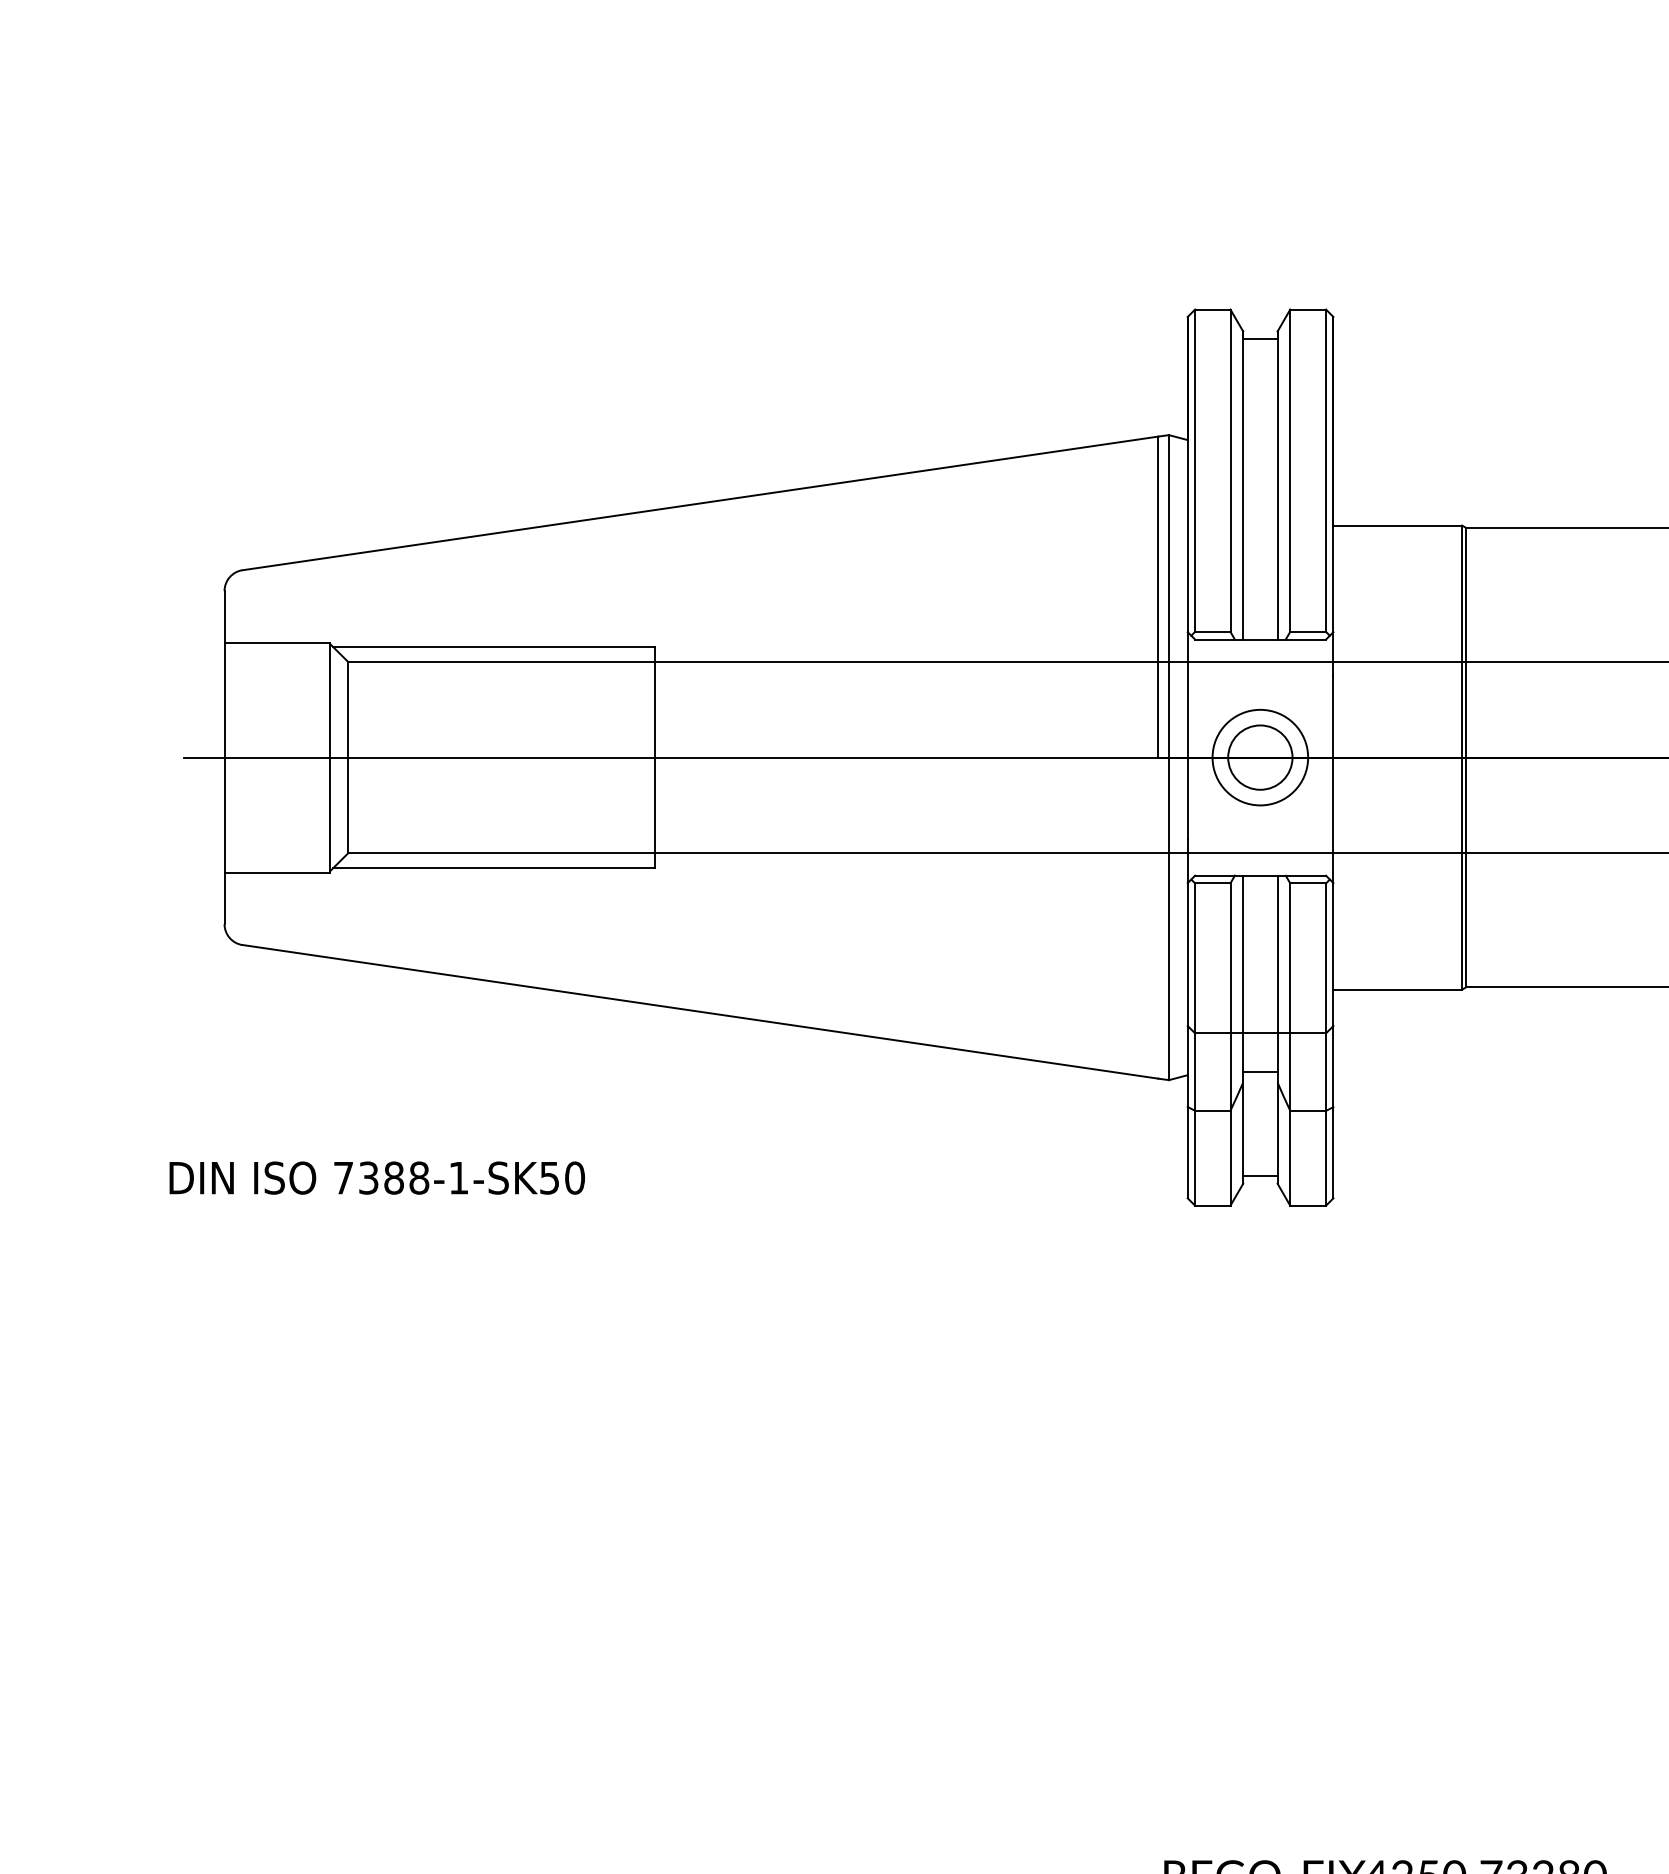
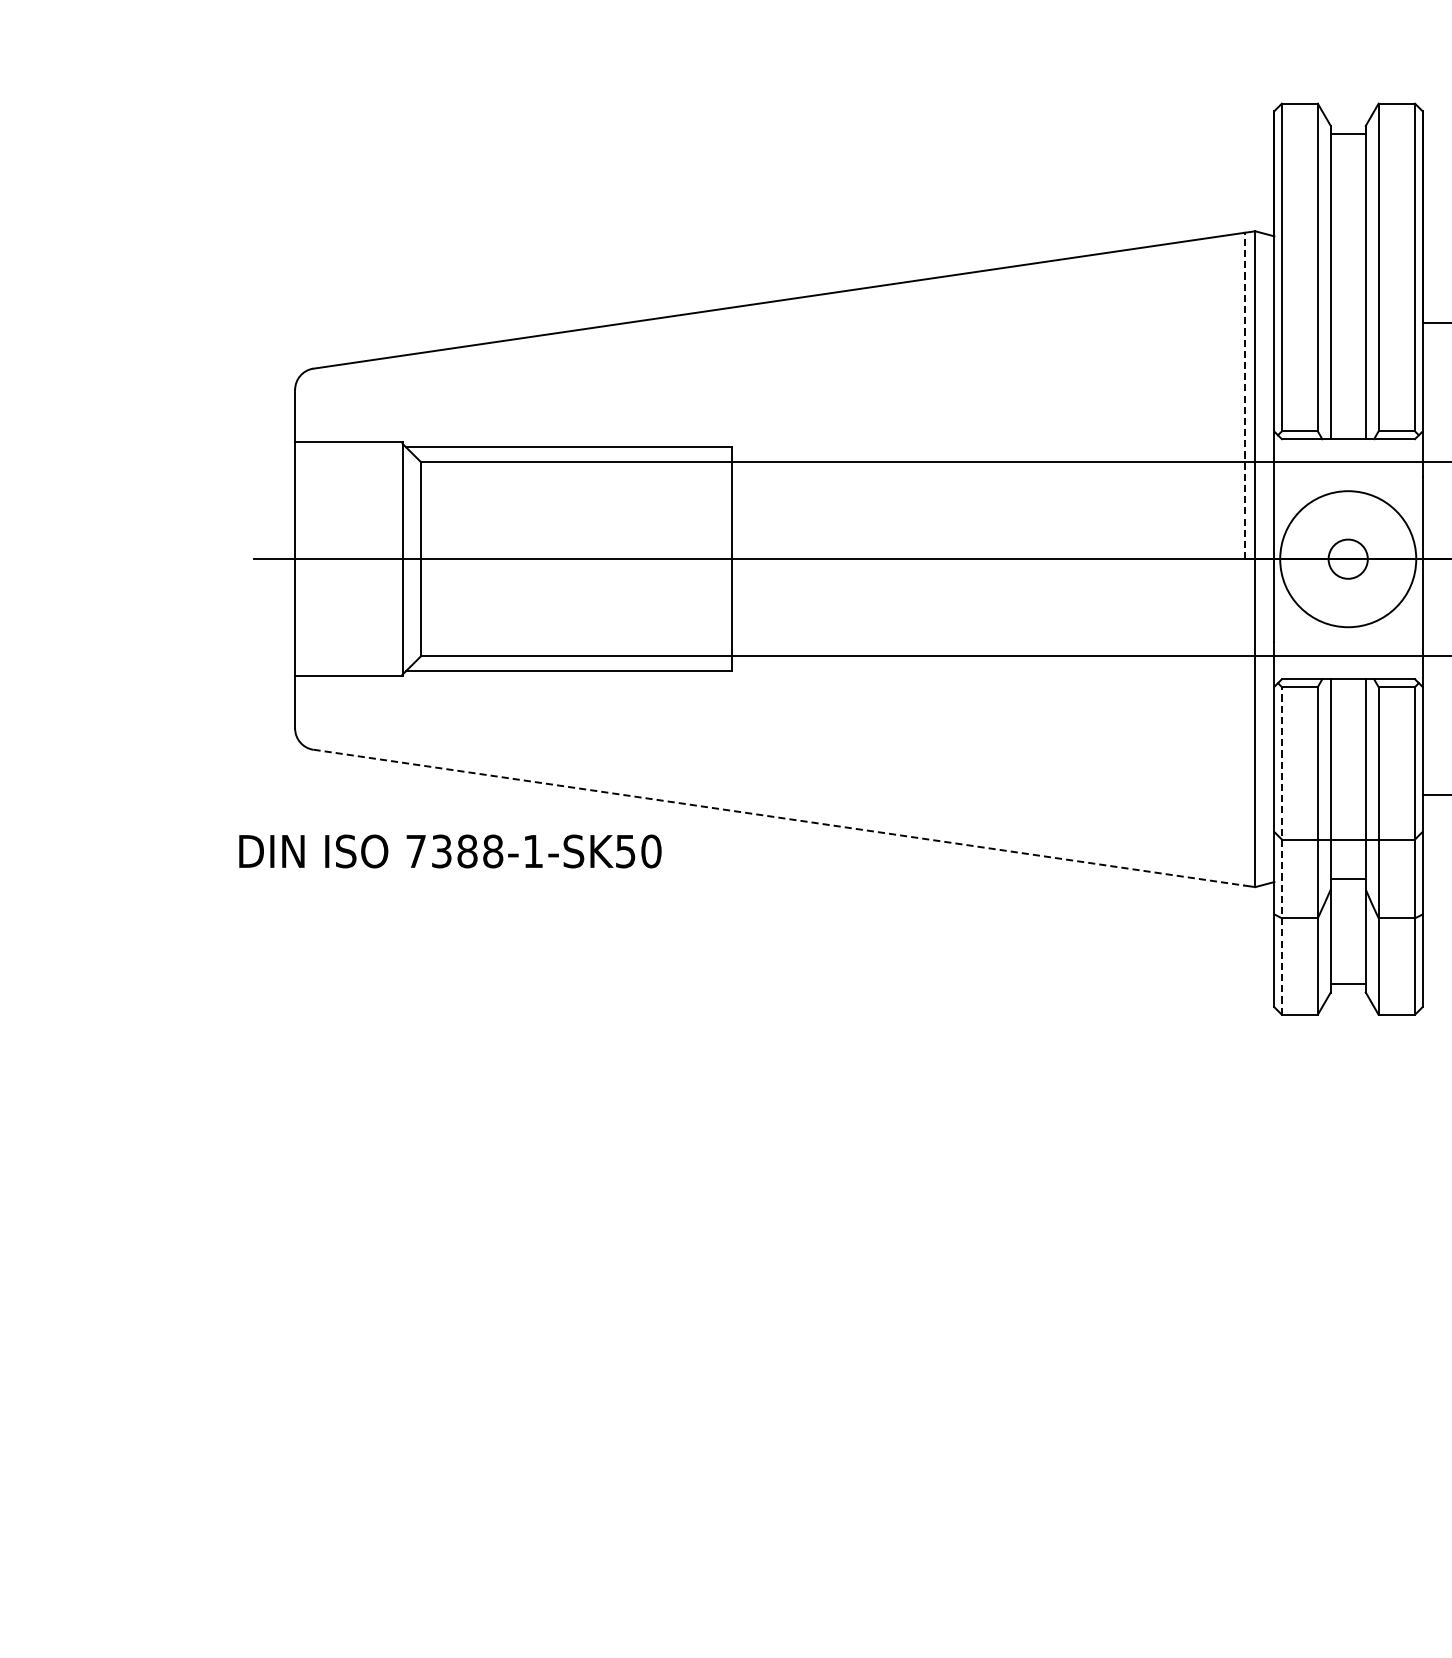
line: (1158, 597) -> (1244, 396), solid -> dashed
circle: (1260, 757) -> (1348, 559), size x0.6
circle: (1260, 757) -> (1348, 559), size x1.4
line: (700, 1011) -> (779, 817), solid -> dashed
line: (1195, 1044) -> (1282, 850), solid -> dashed
text: (376, 1177) -> (449, 850), moved

